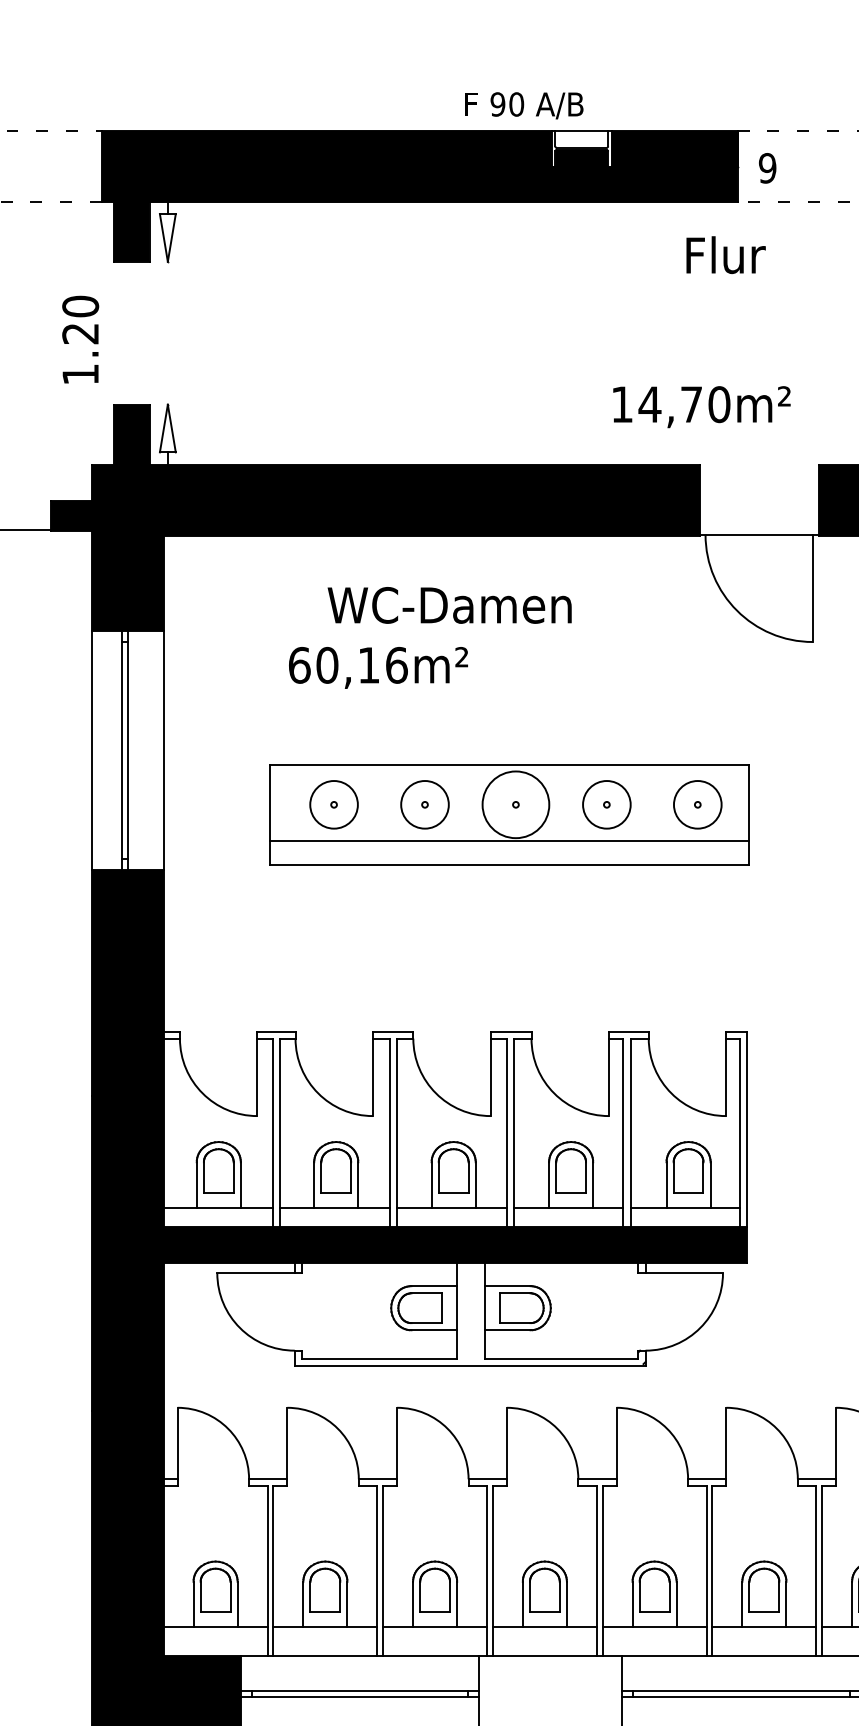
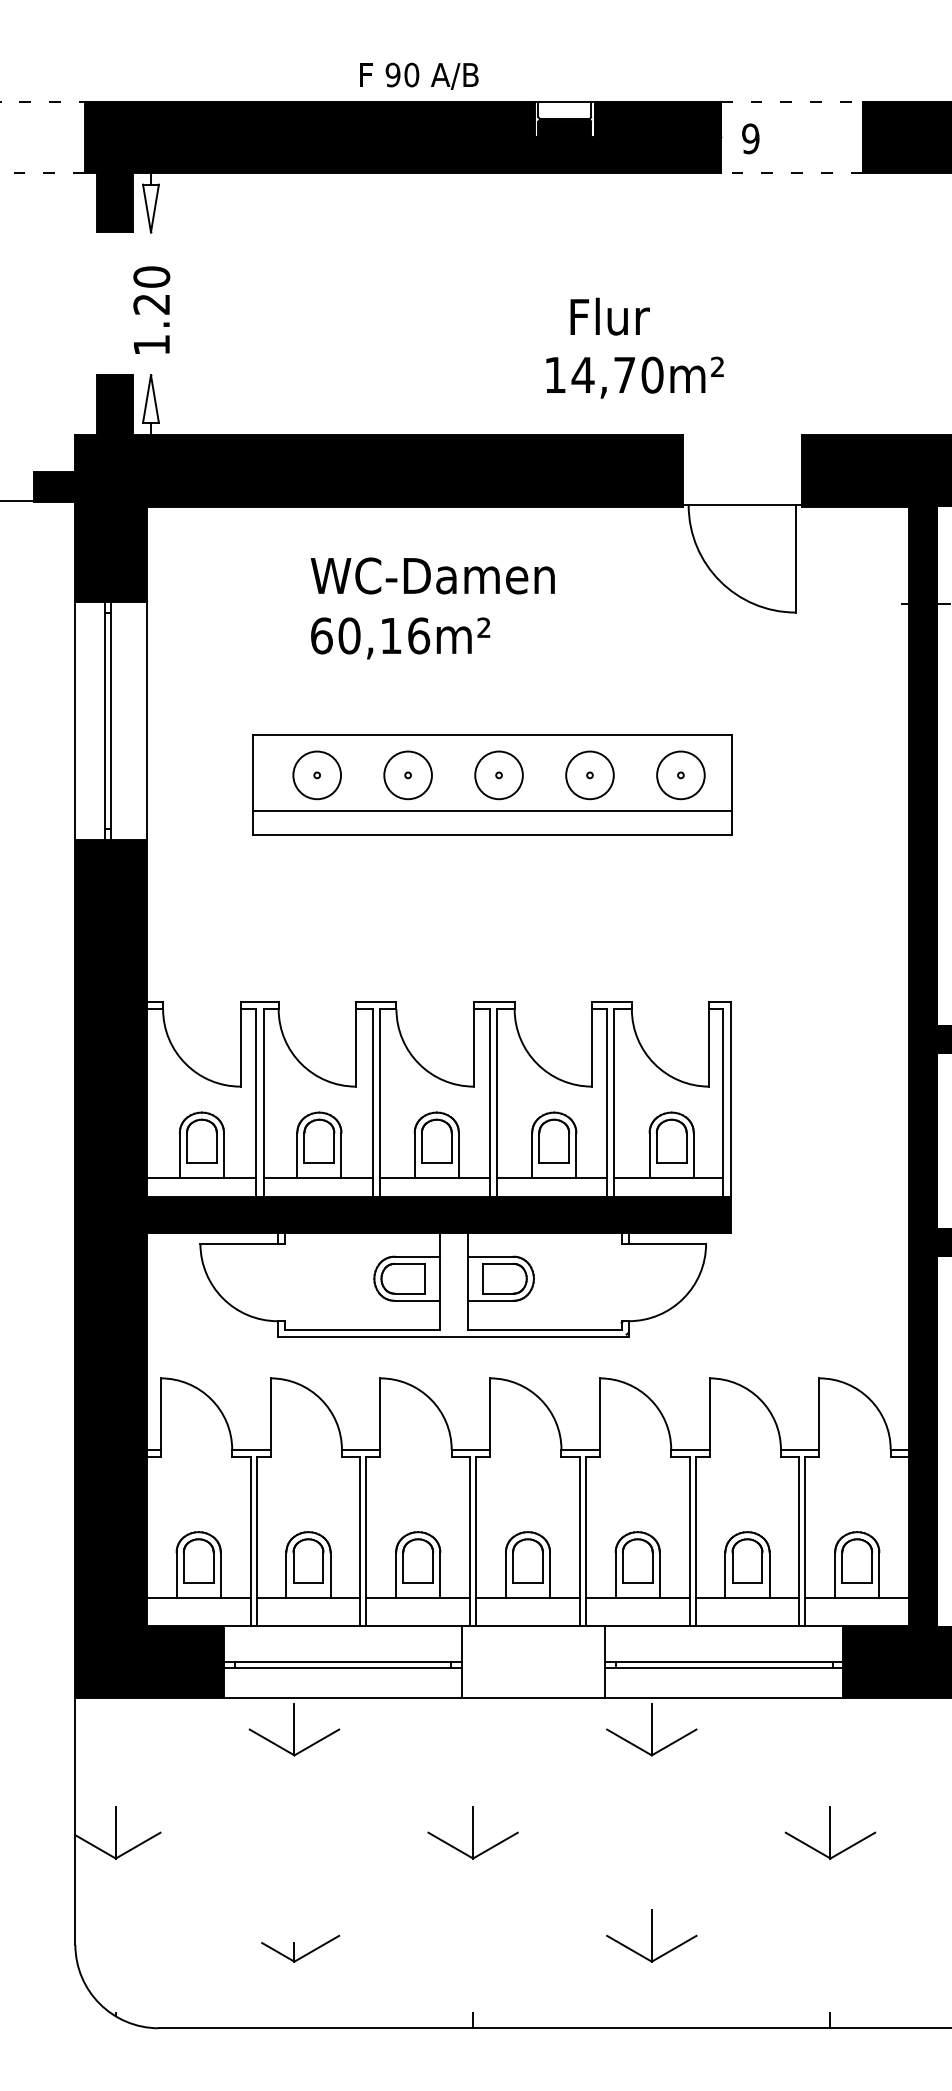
text: (524, 104) -> (419, 75), moved
text: (725, 254) -> (609, 316), moved
text: (80, 338) -> (151, 309), moved
text: (701, 406) -> (634, 377), moved
text: (378, 667) -> (400, 638), moved
circle: (515, 804) -> (498, 775), size x0.71

